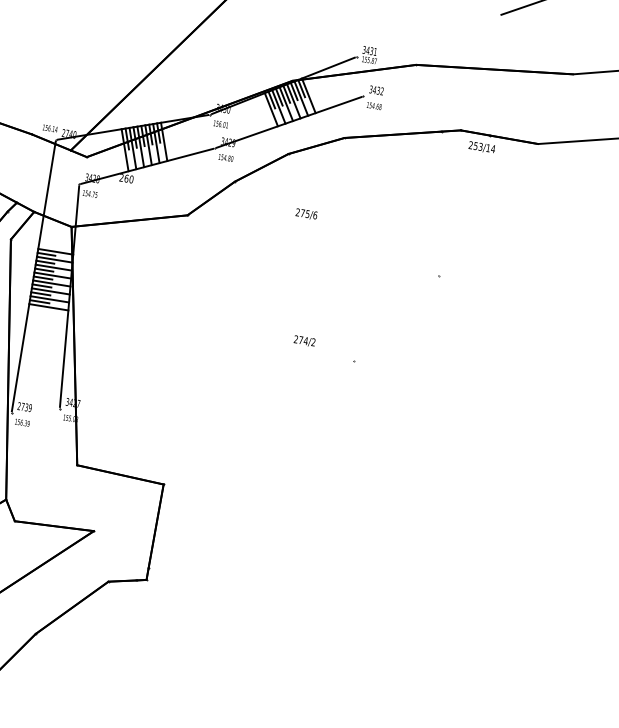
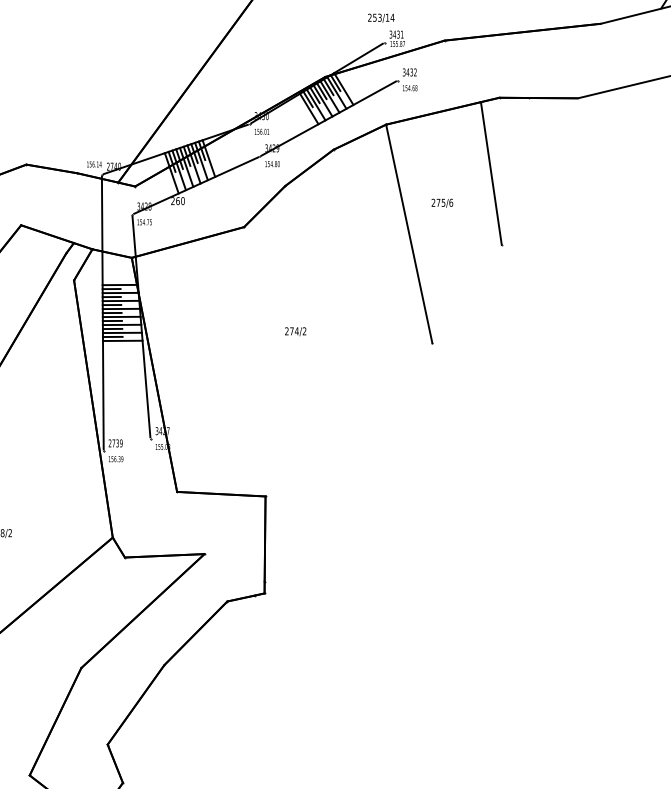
text: (482, 146) -> (381, 17), moved
line: (439, 203) -> (490, 173), added
text: (306, 213) -> (442, 202), moved
line: (349, 249) -> (409, 233), added
text: (304, 340) -> (295, 331), moved

